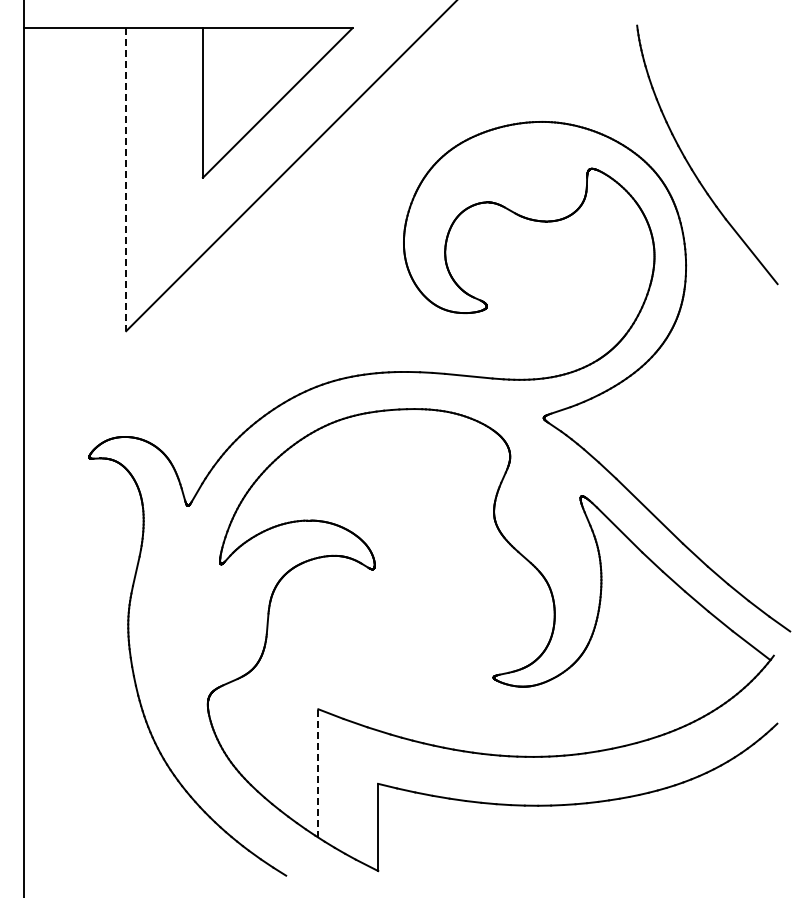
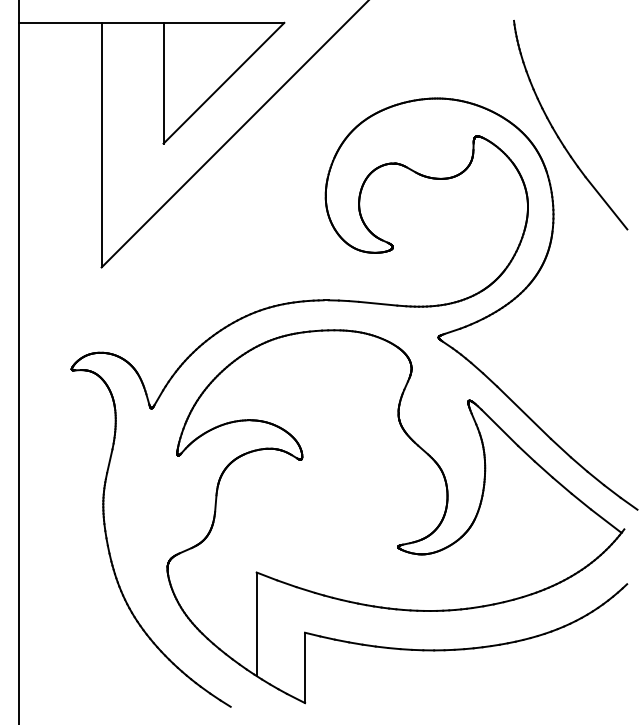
line: (126, 179) -> (101, 145), dashed -> solid
line: (318, 772) -> (256, 623), dashed -> solid

